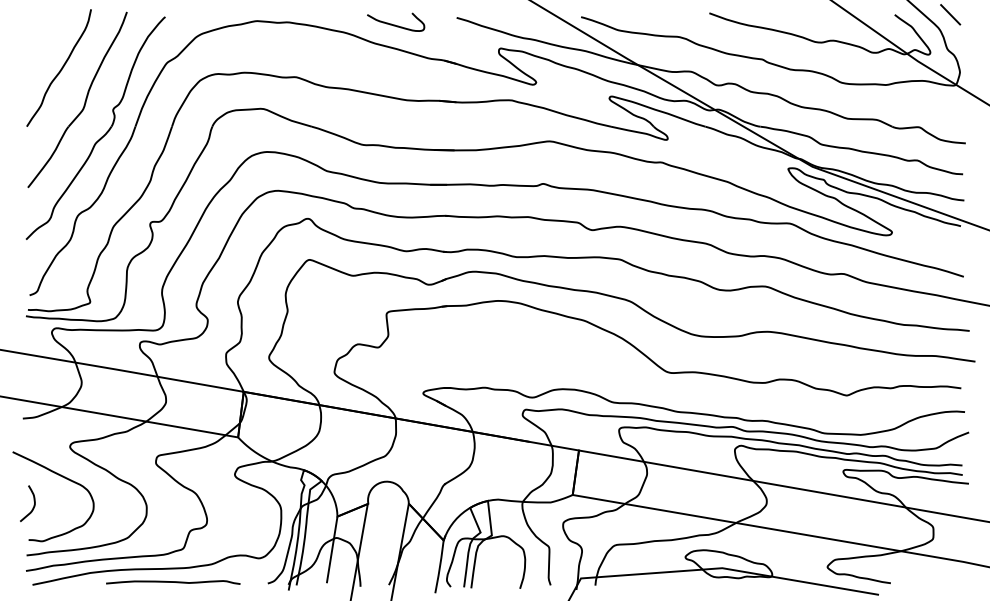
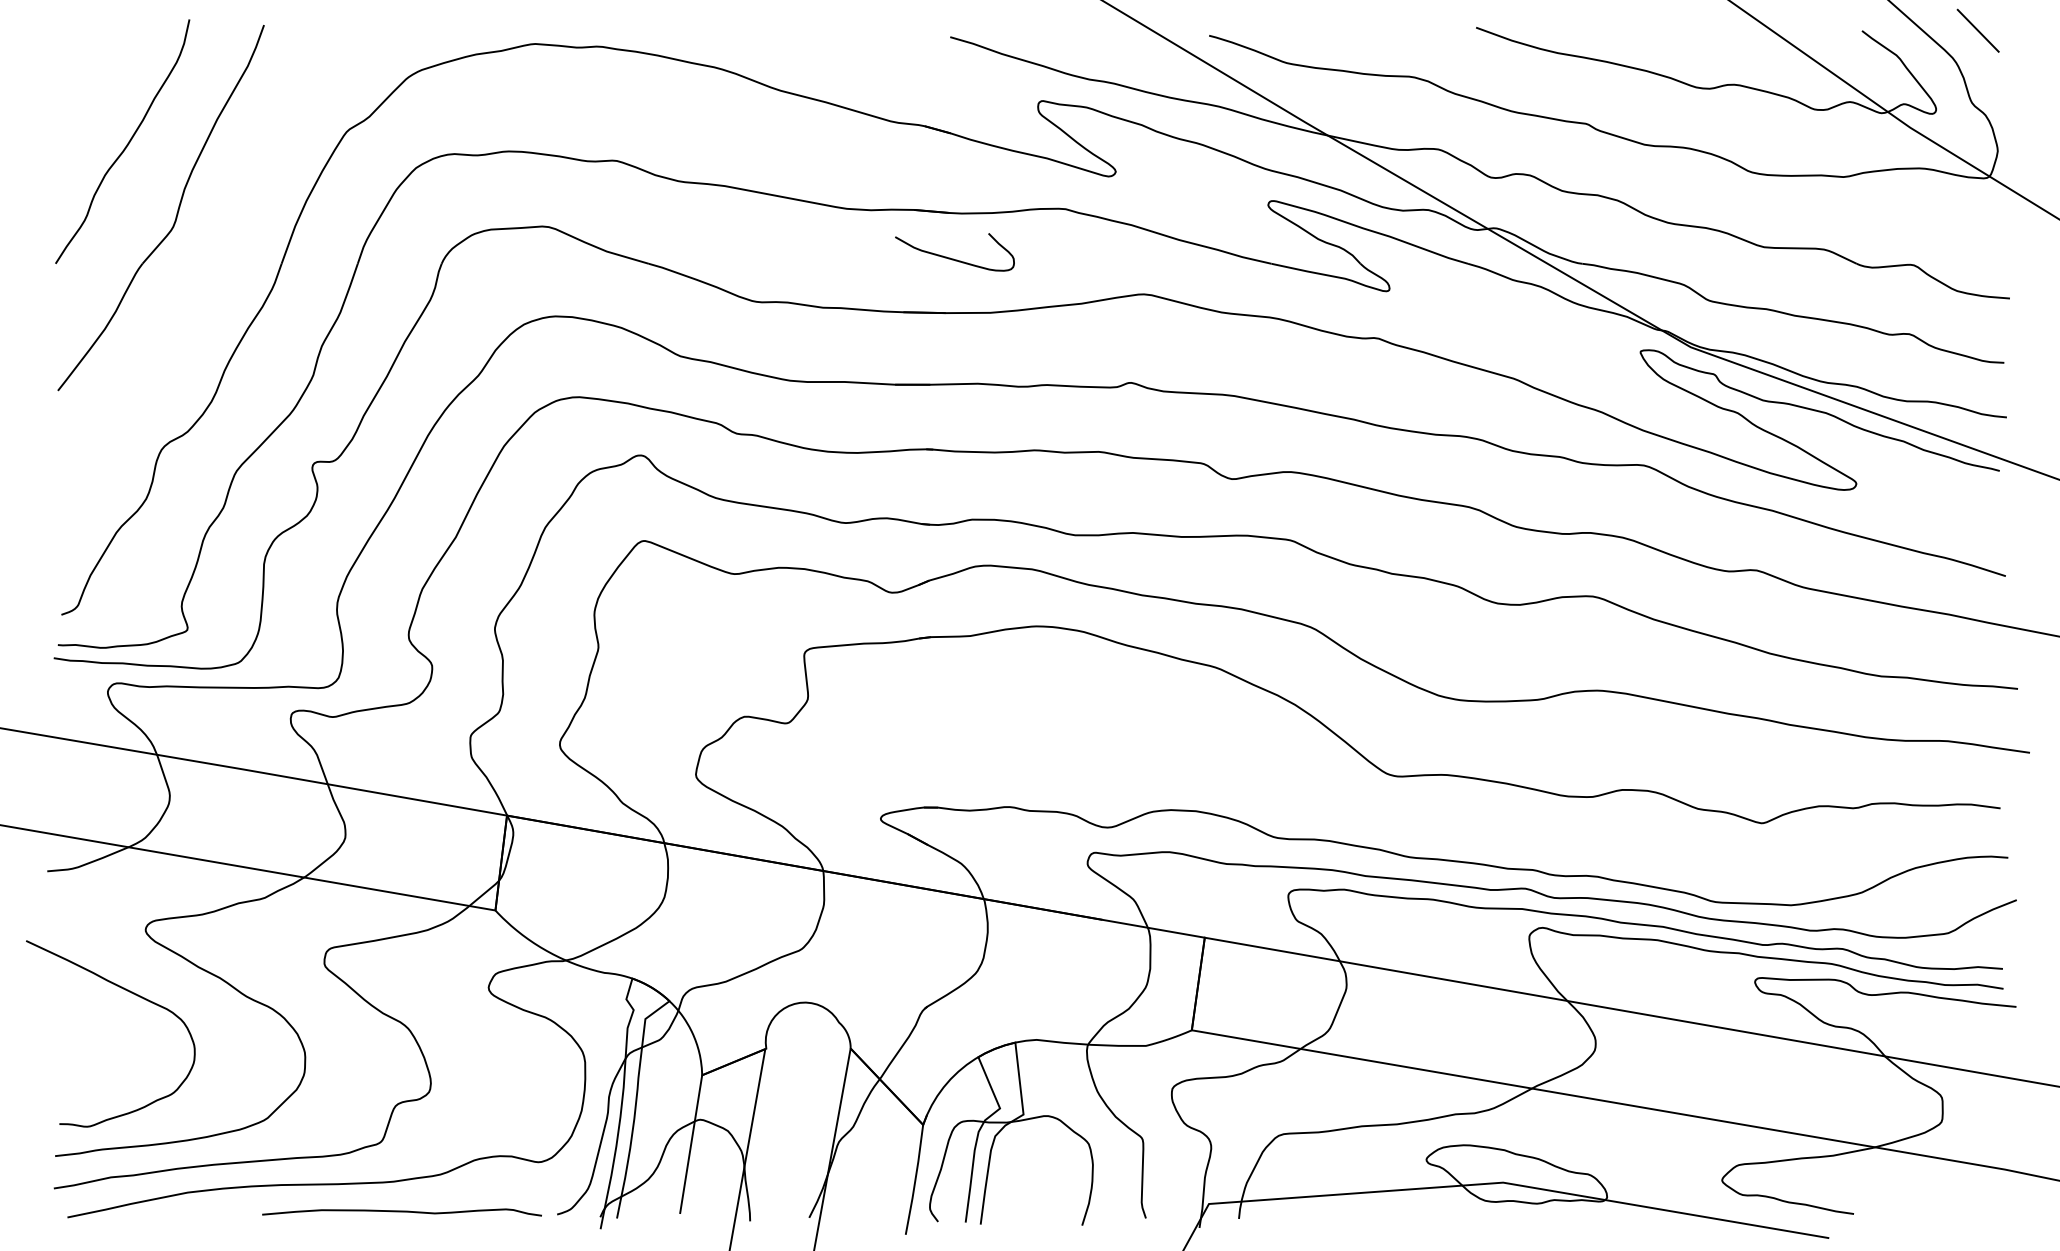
curve: (395, 24) -> (954, 257), moved
part: (101, 136) -> (211, 284), removed
curve: (33, 501) -> (69, 1043), removed
curve: (173, 582) -> (402, 1212), moved

